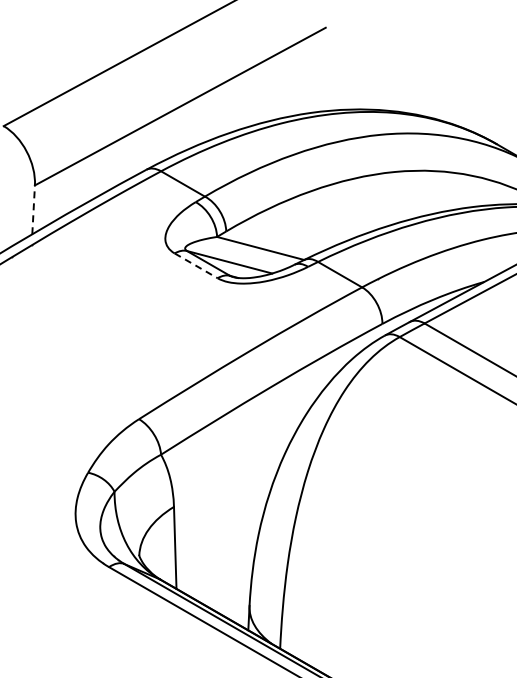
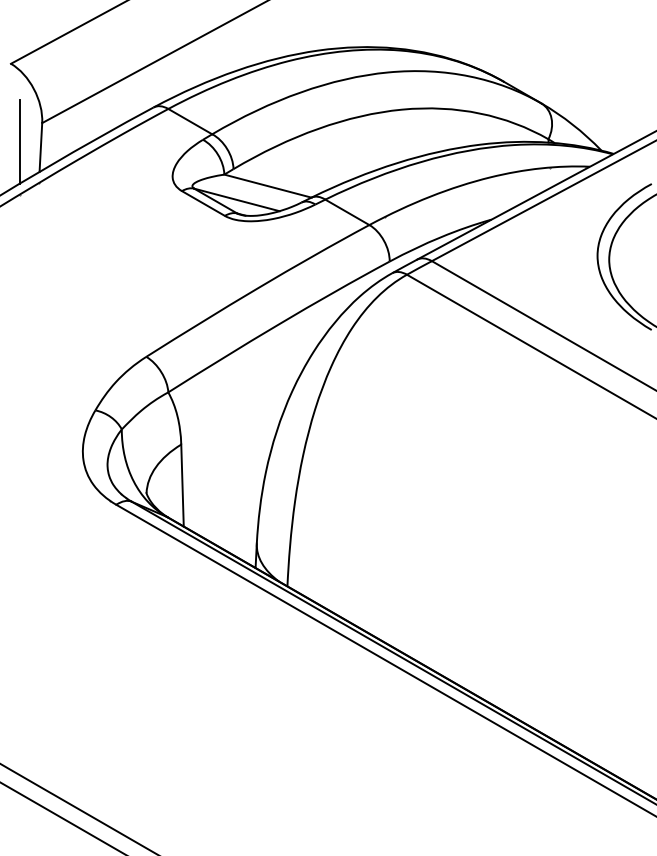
line: (12, 203) -> (19, 141), added
line: (33, 209) -> (40, 147), dashed -> solid
line: (196, 265) -> (203, 203), dashed -> solid

